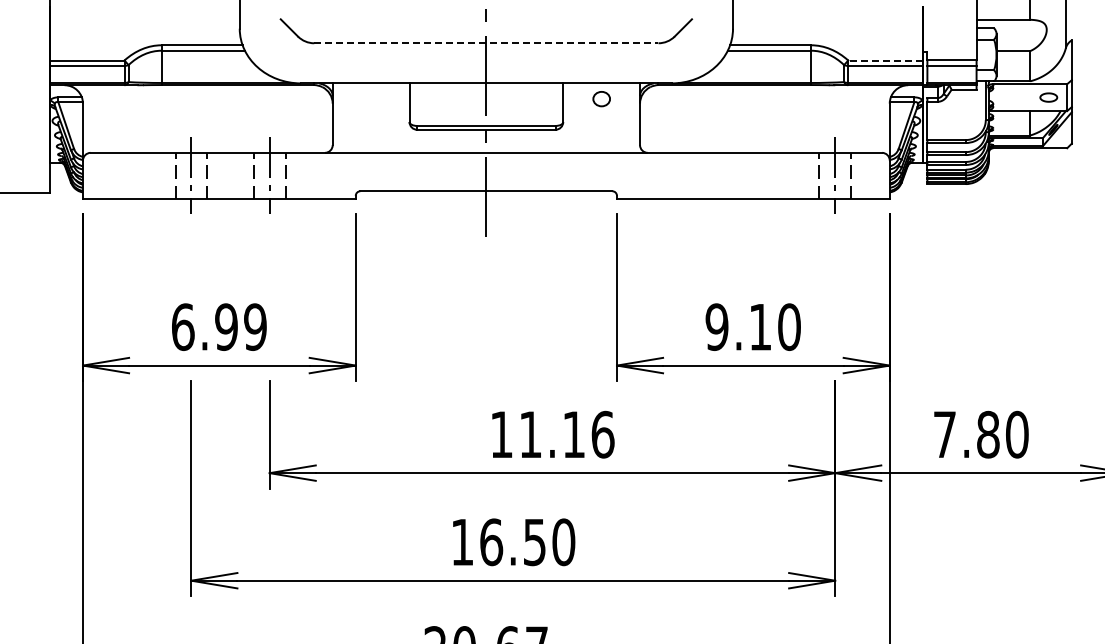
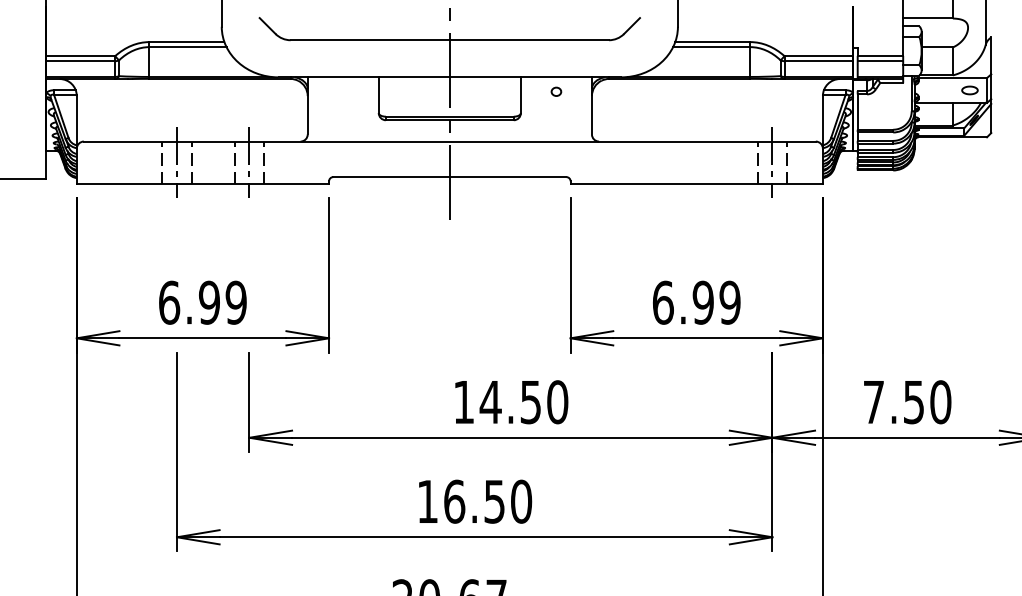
line: (486, 43) -> (449, 40), dashed -> solid
line: (885, 60) -> (818, 56), dashed -> solid
part: (601, 98) -> (556, 91), size x0.62
text: (752, 326) -> (695, 302), 9.10 -> 6.99
text: (566, 434) -> (523, 402), 11.16 -> 14.50
text: (988, 434) -> (914, 402), 7.80 -> 7.50

